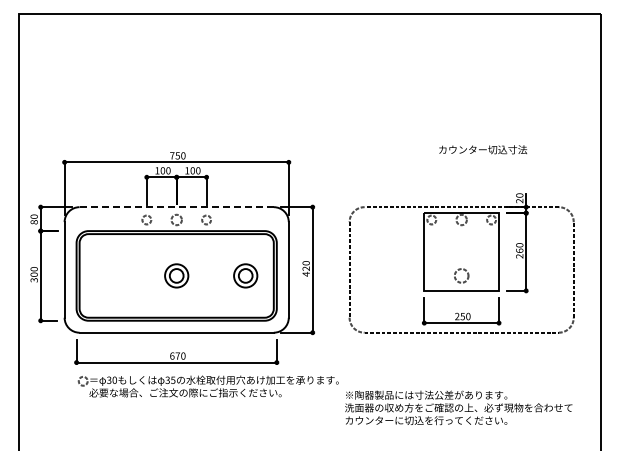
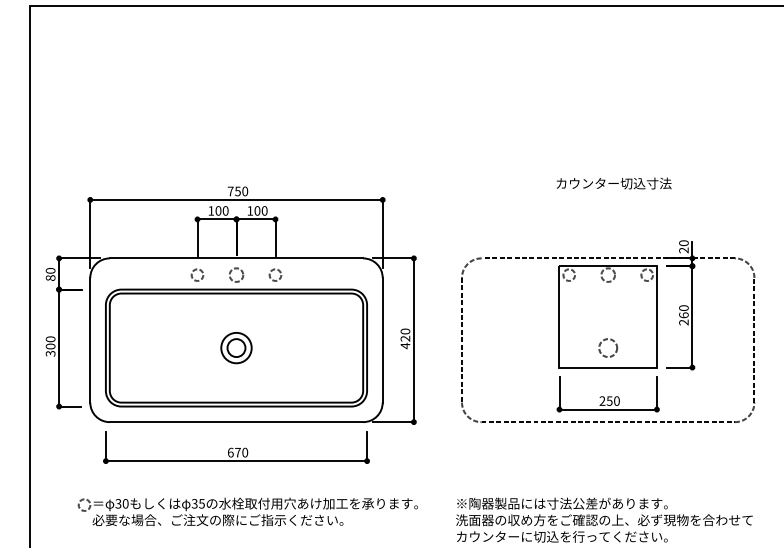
text: (483, 149) -> (614, 183), moved
line: (176, 207) -> (236, 258), dashed -> solid
part: (245, 275) -> (326, 347), removed
part: (207, 386) -> (246, 511), moved

